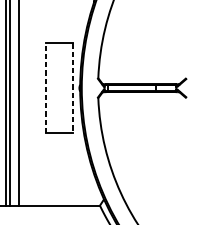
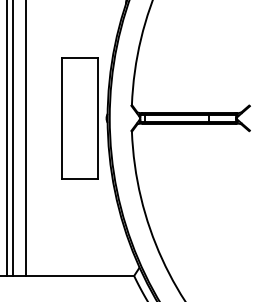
line: (45, 87) -> (61, 117), dashed -> solid
line: (72, 88) -> (97, 118), dashed -> solid

